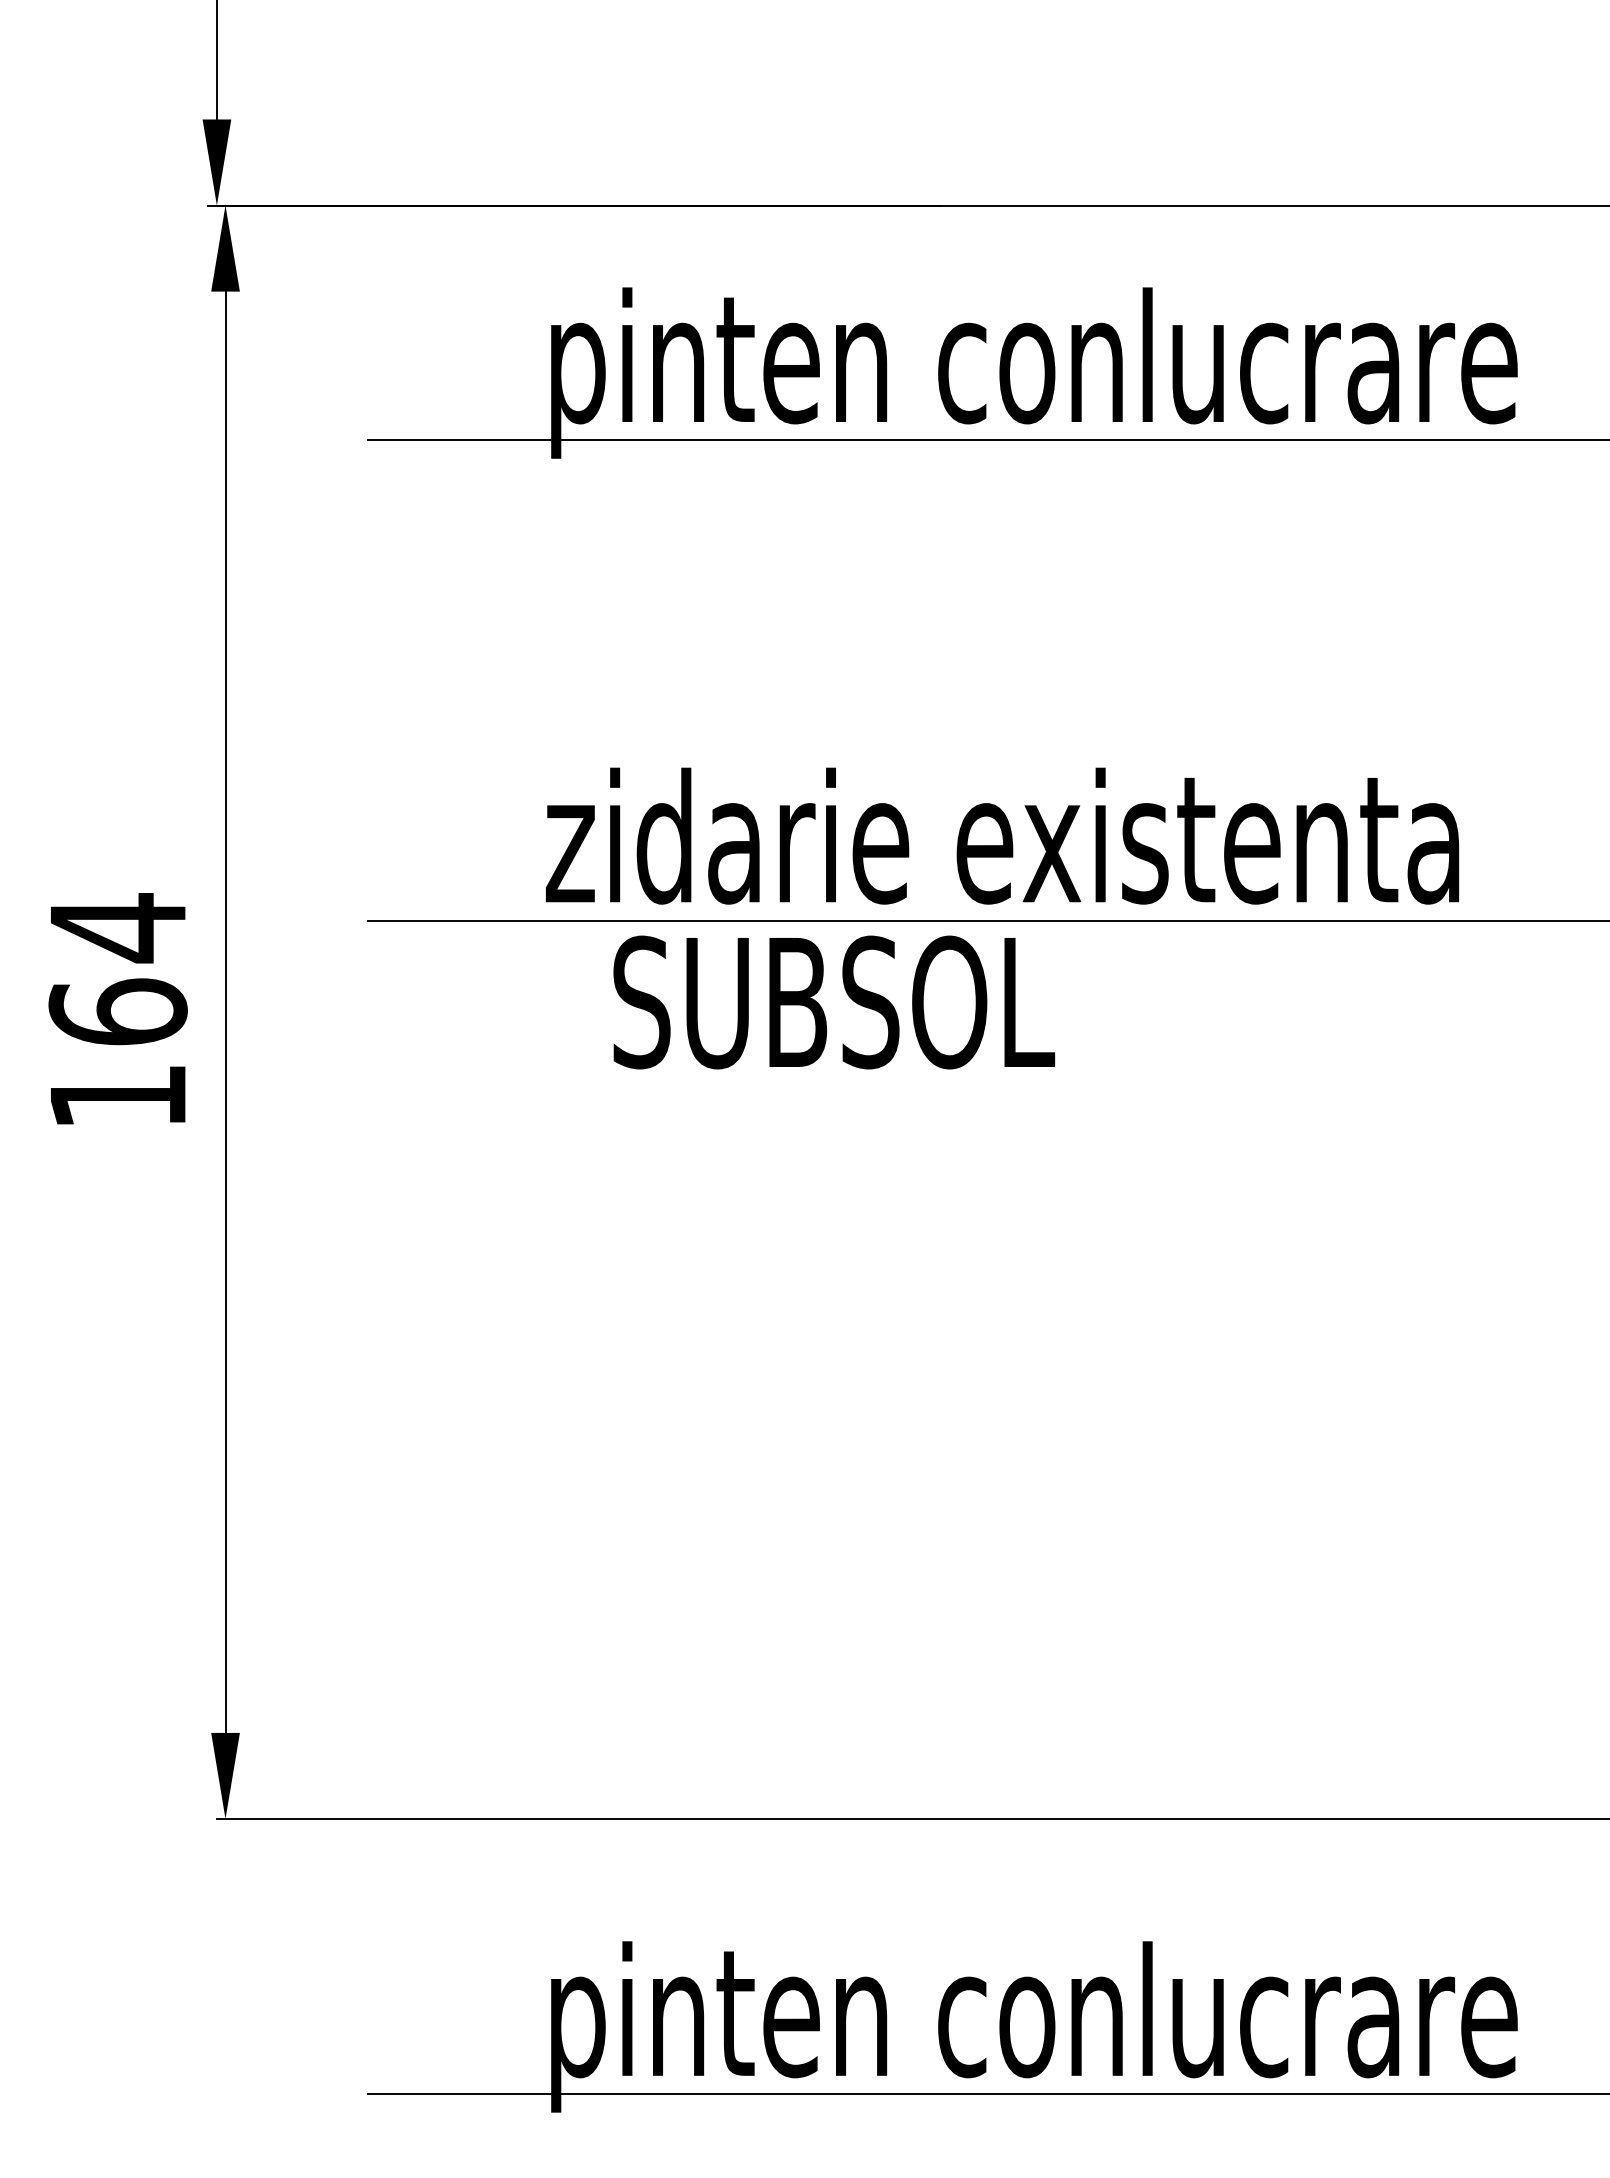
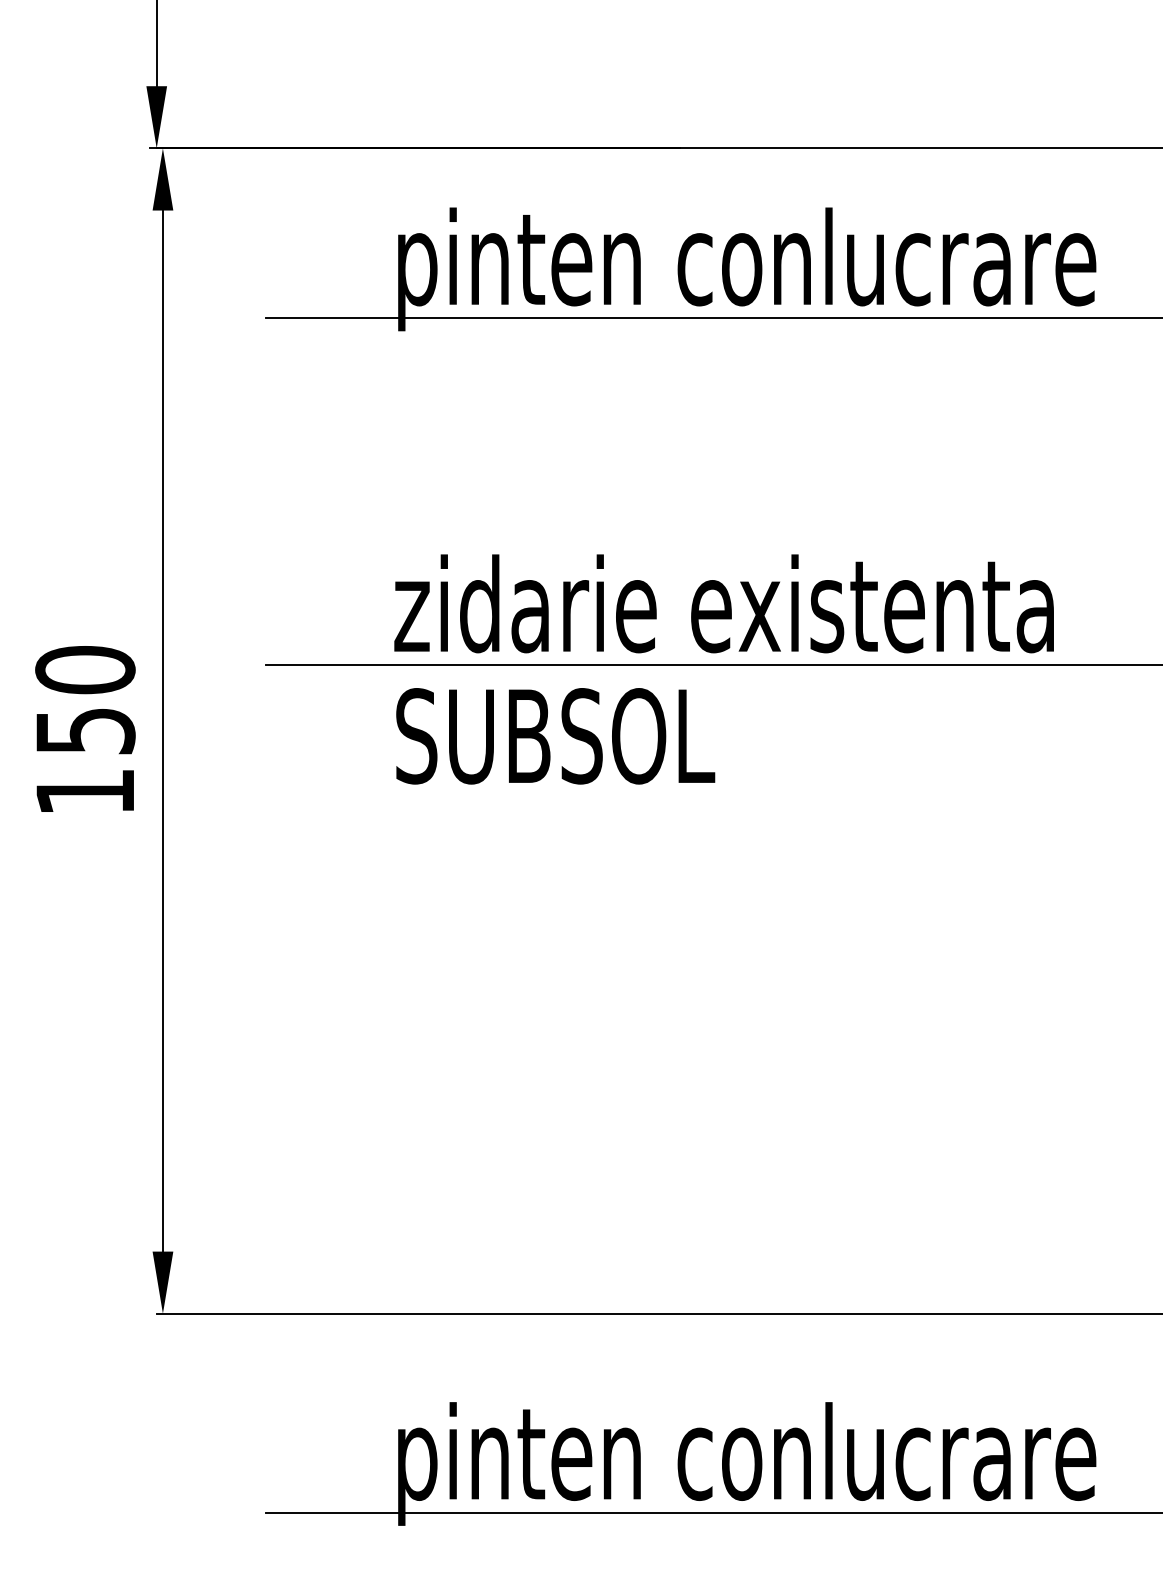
text: (117, 969) -> (84, 700), 164 -> 150
text: (834, 1002) -> (555, 736), moved

